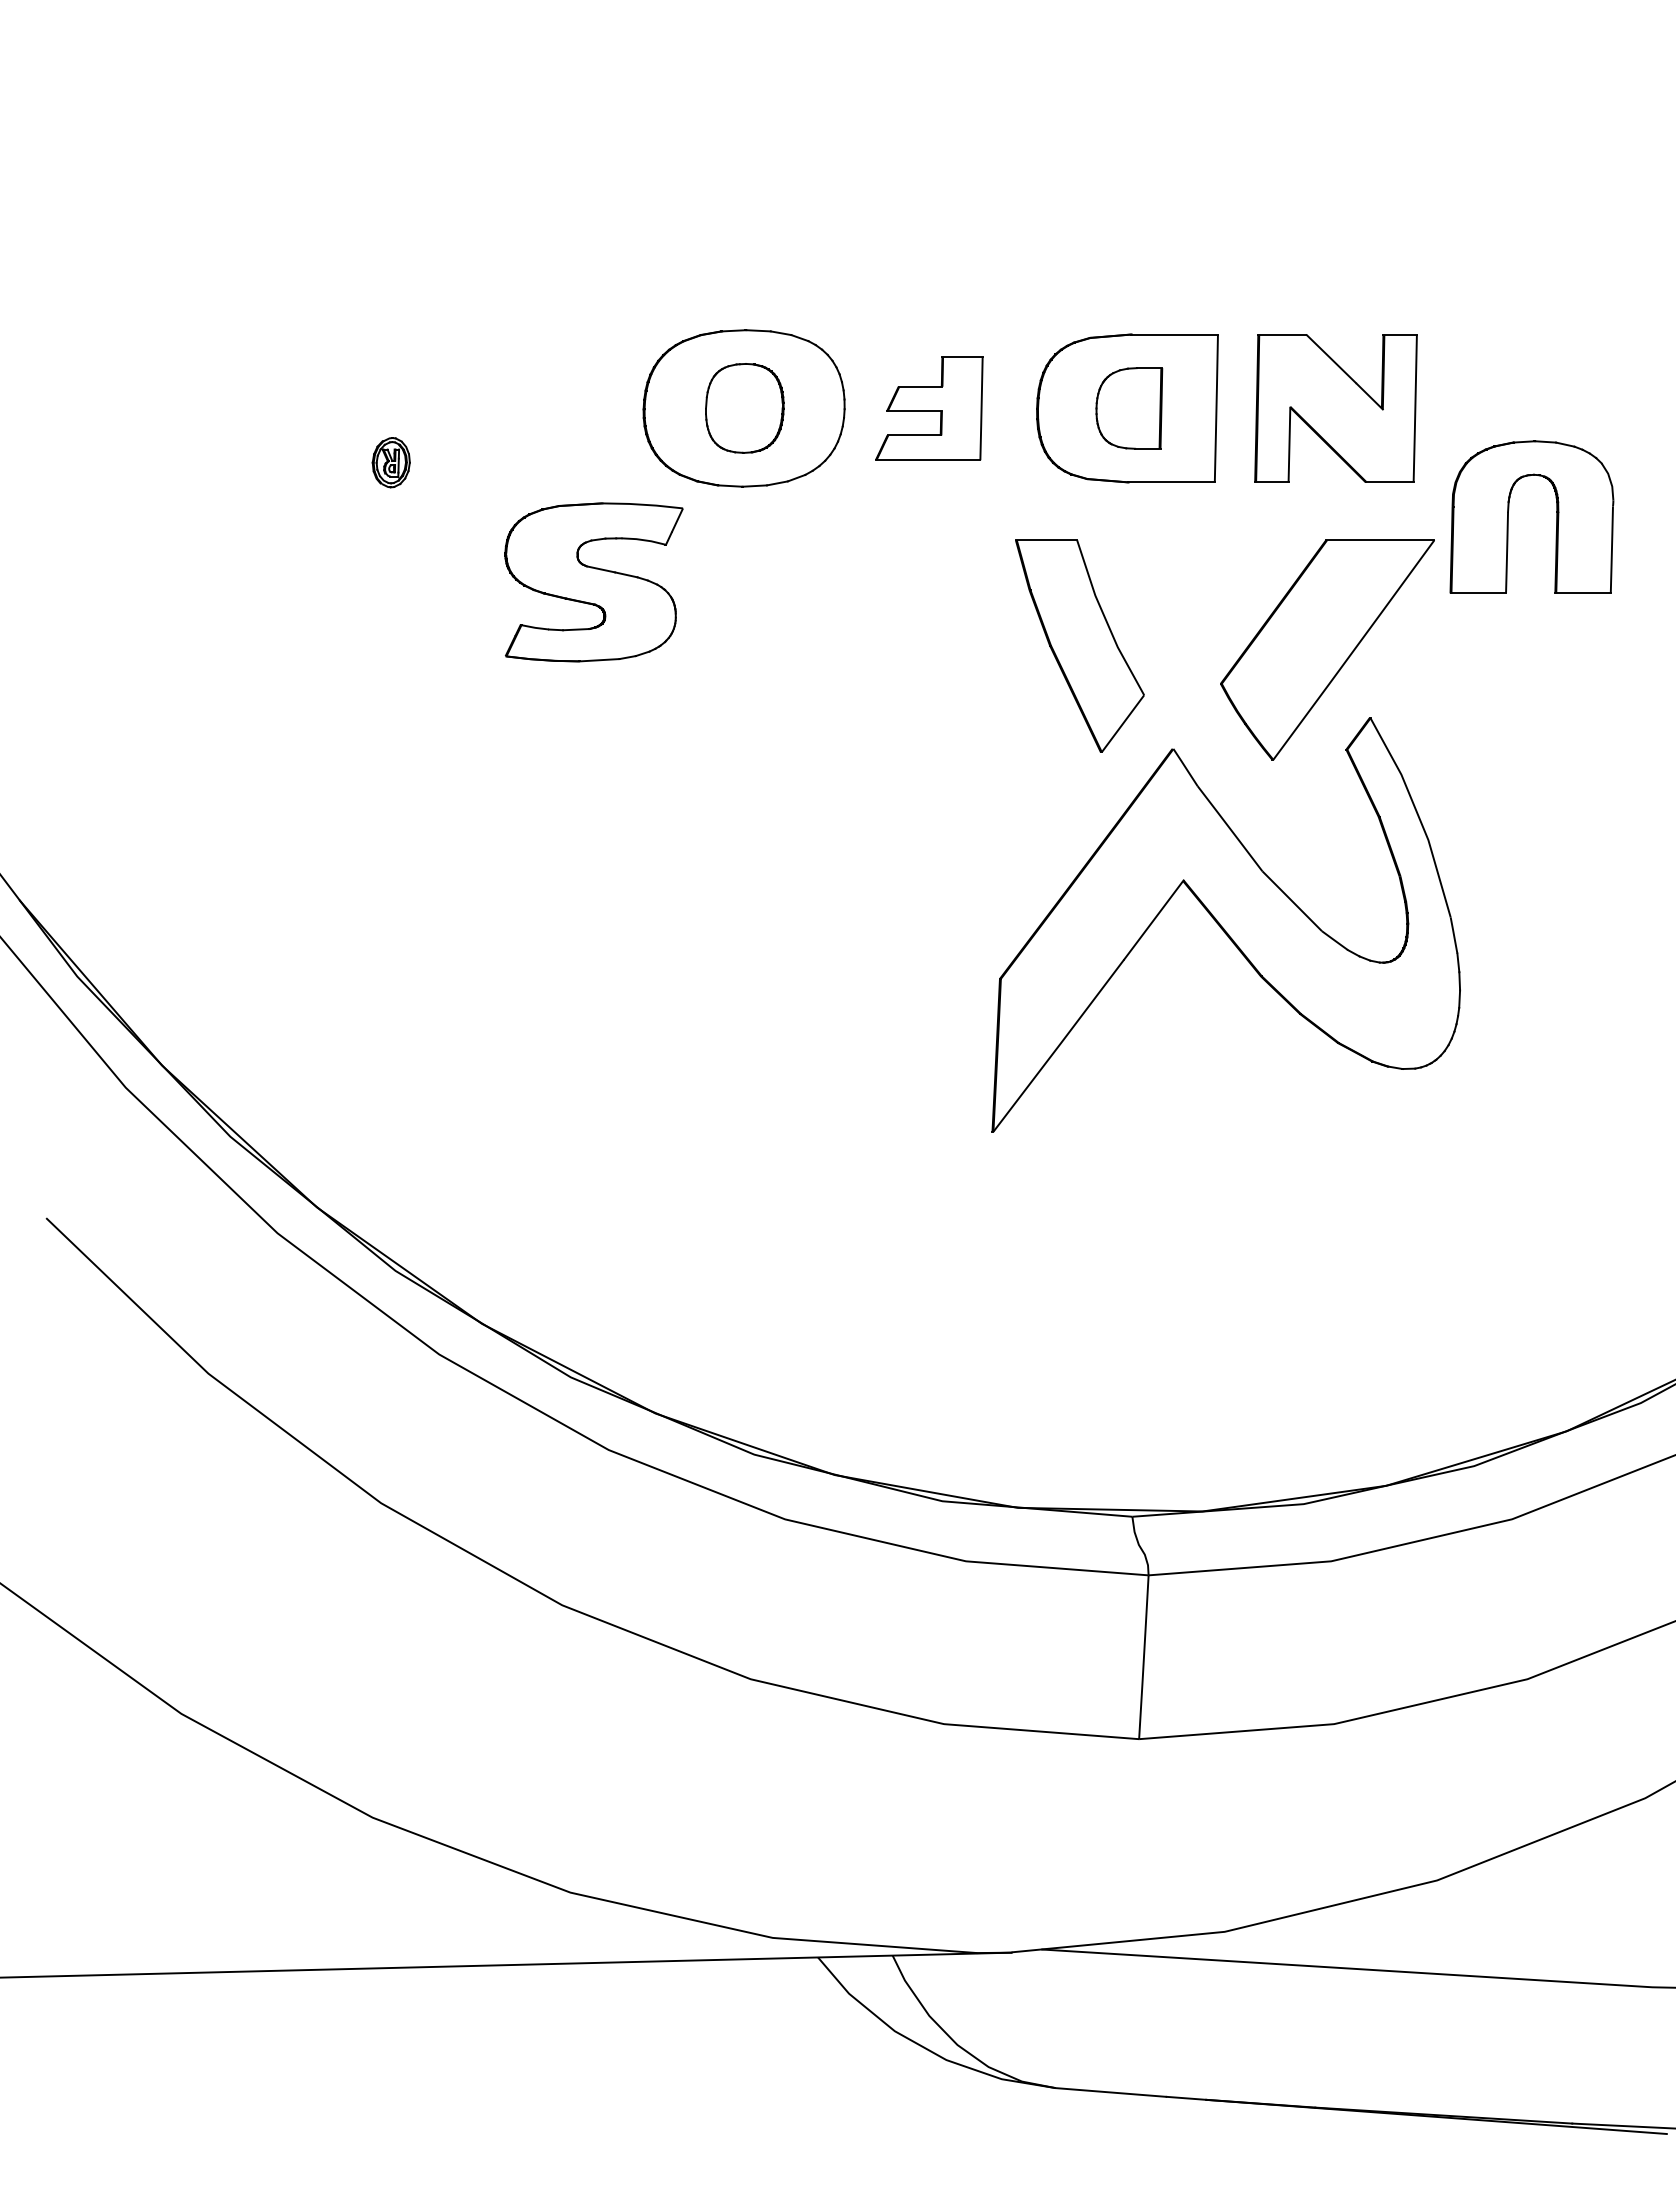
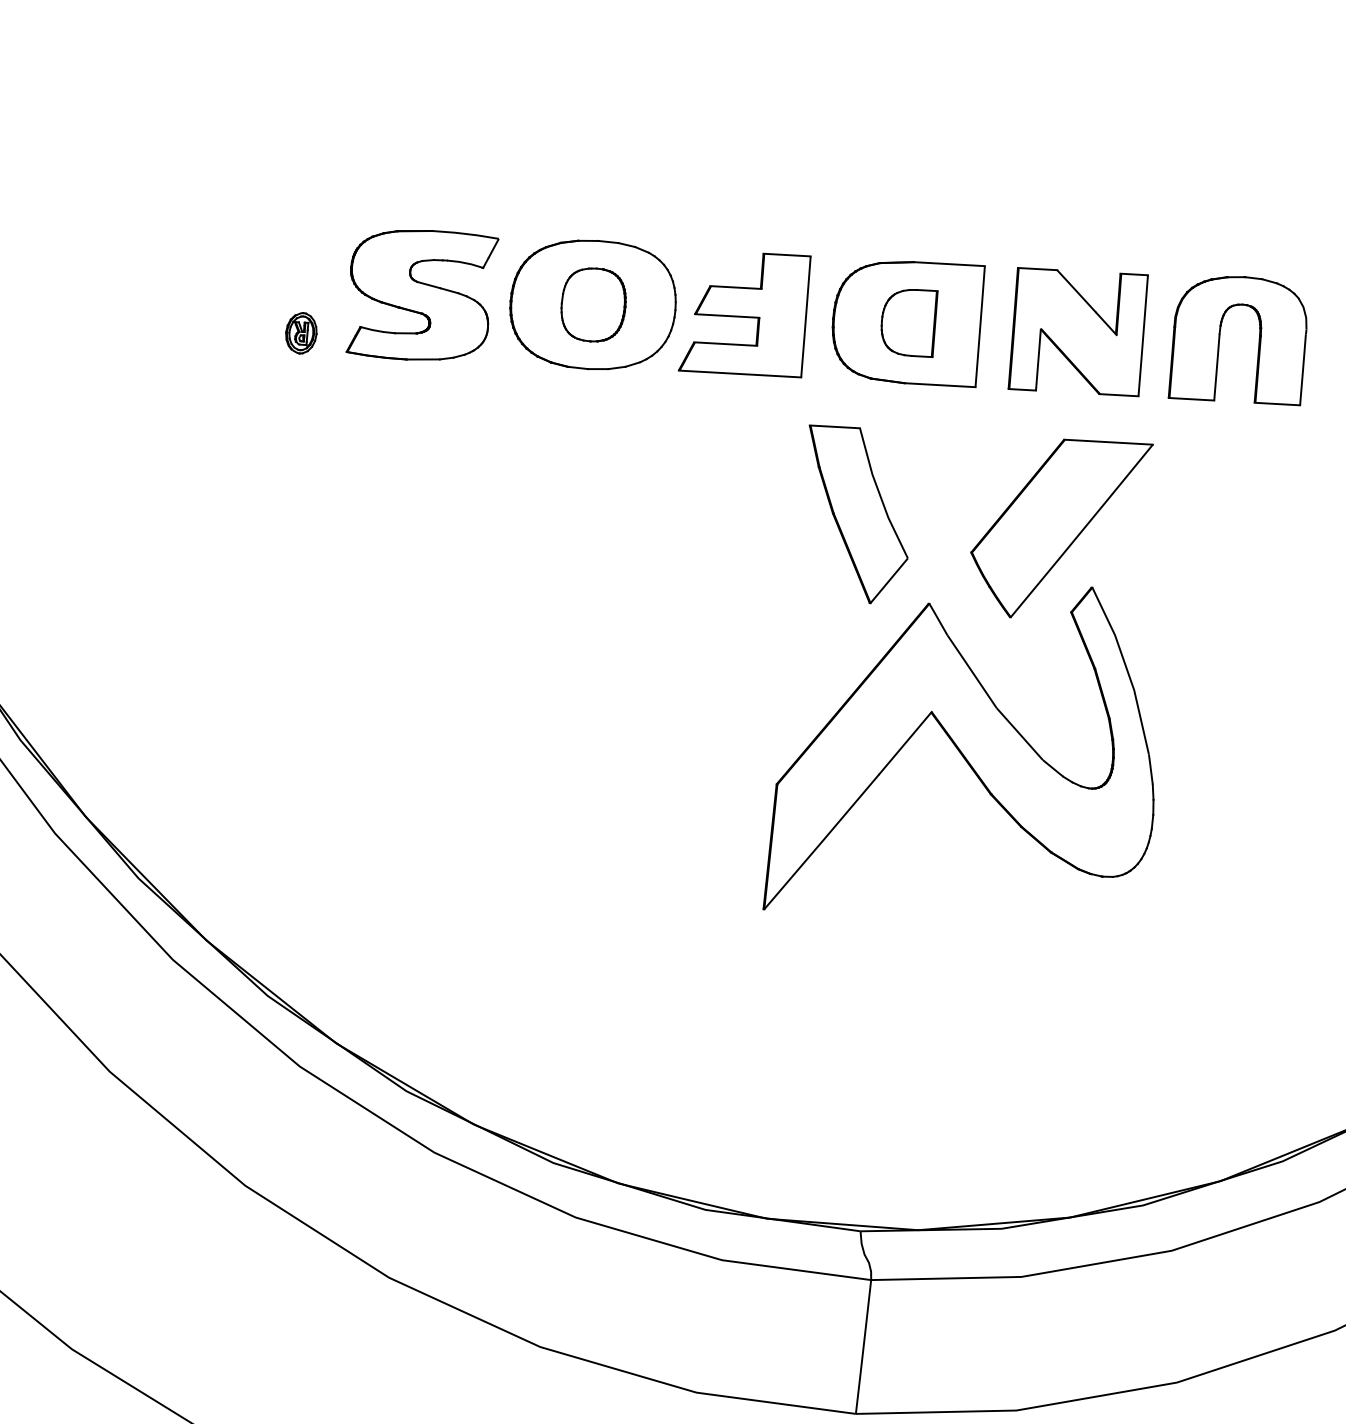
part: (929, 408) -> (745, 313), size x1.43
part: (1508, 516) -> (1219, 337), moved
part: (593, 582) -> (422, 295), moved

